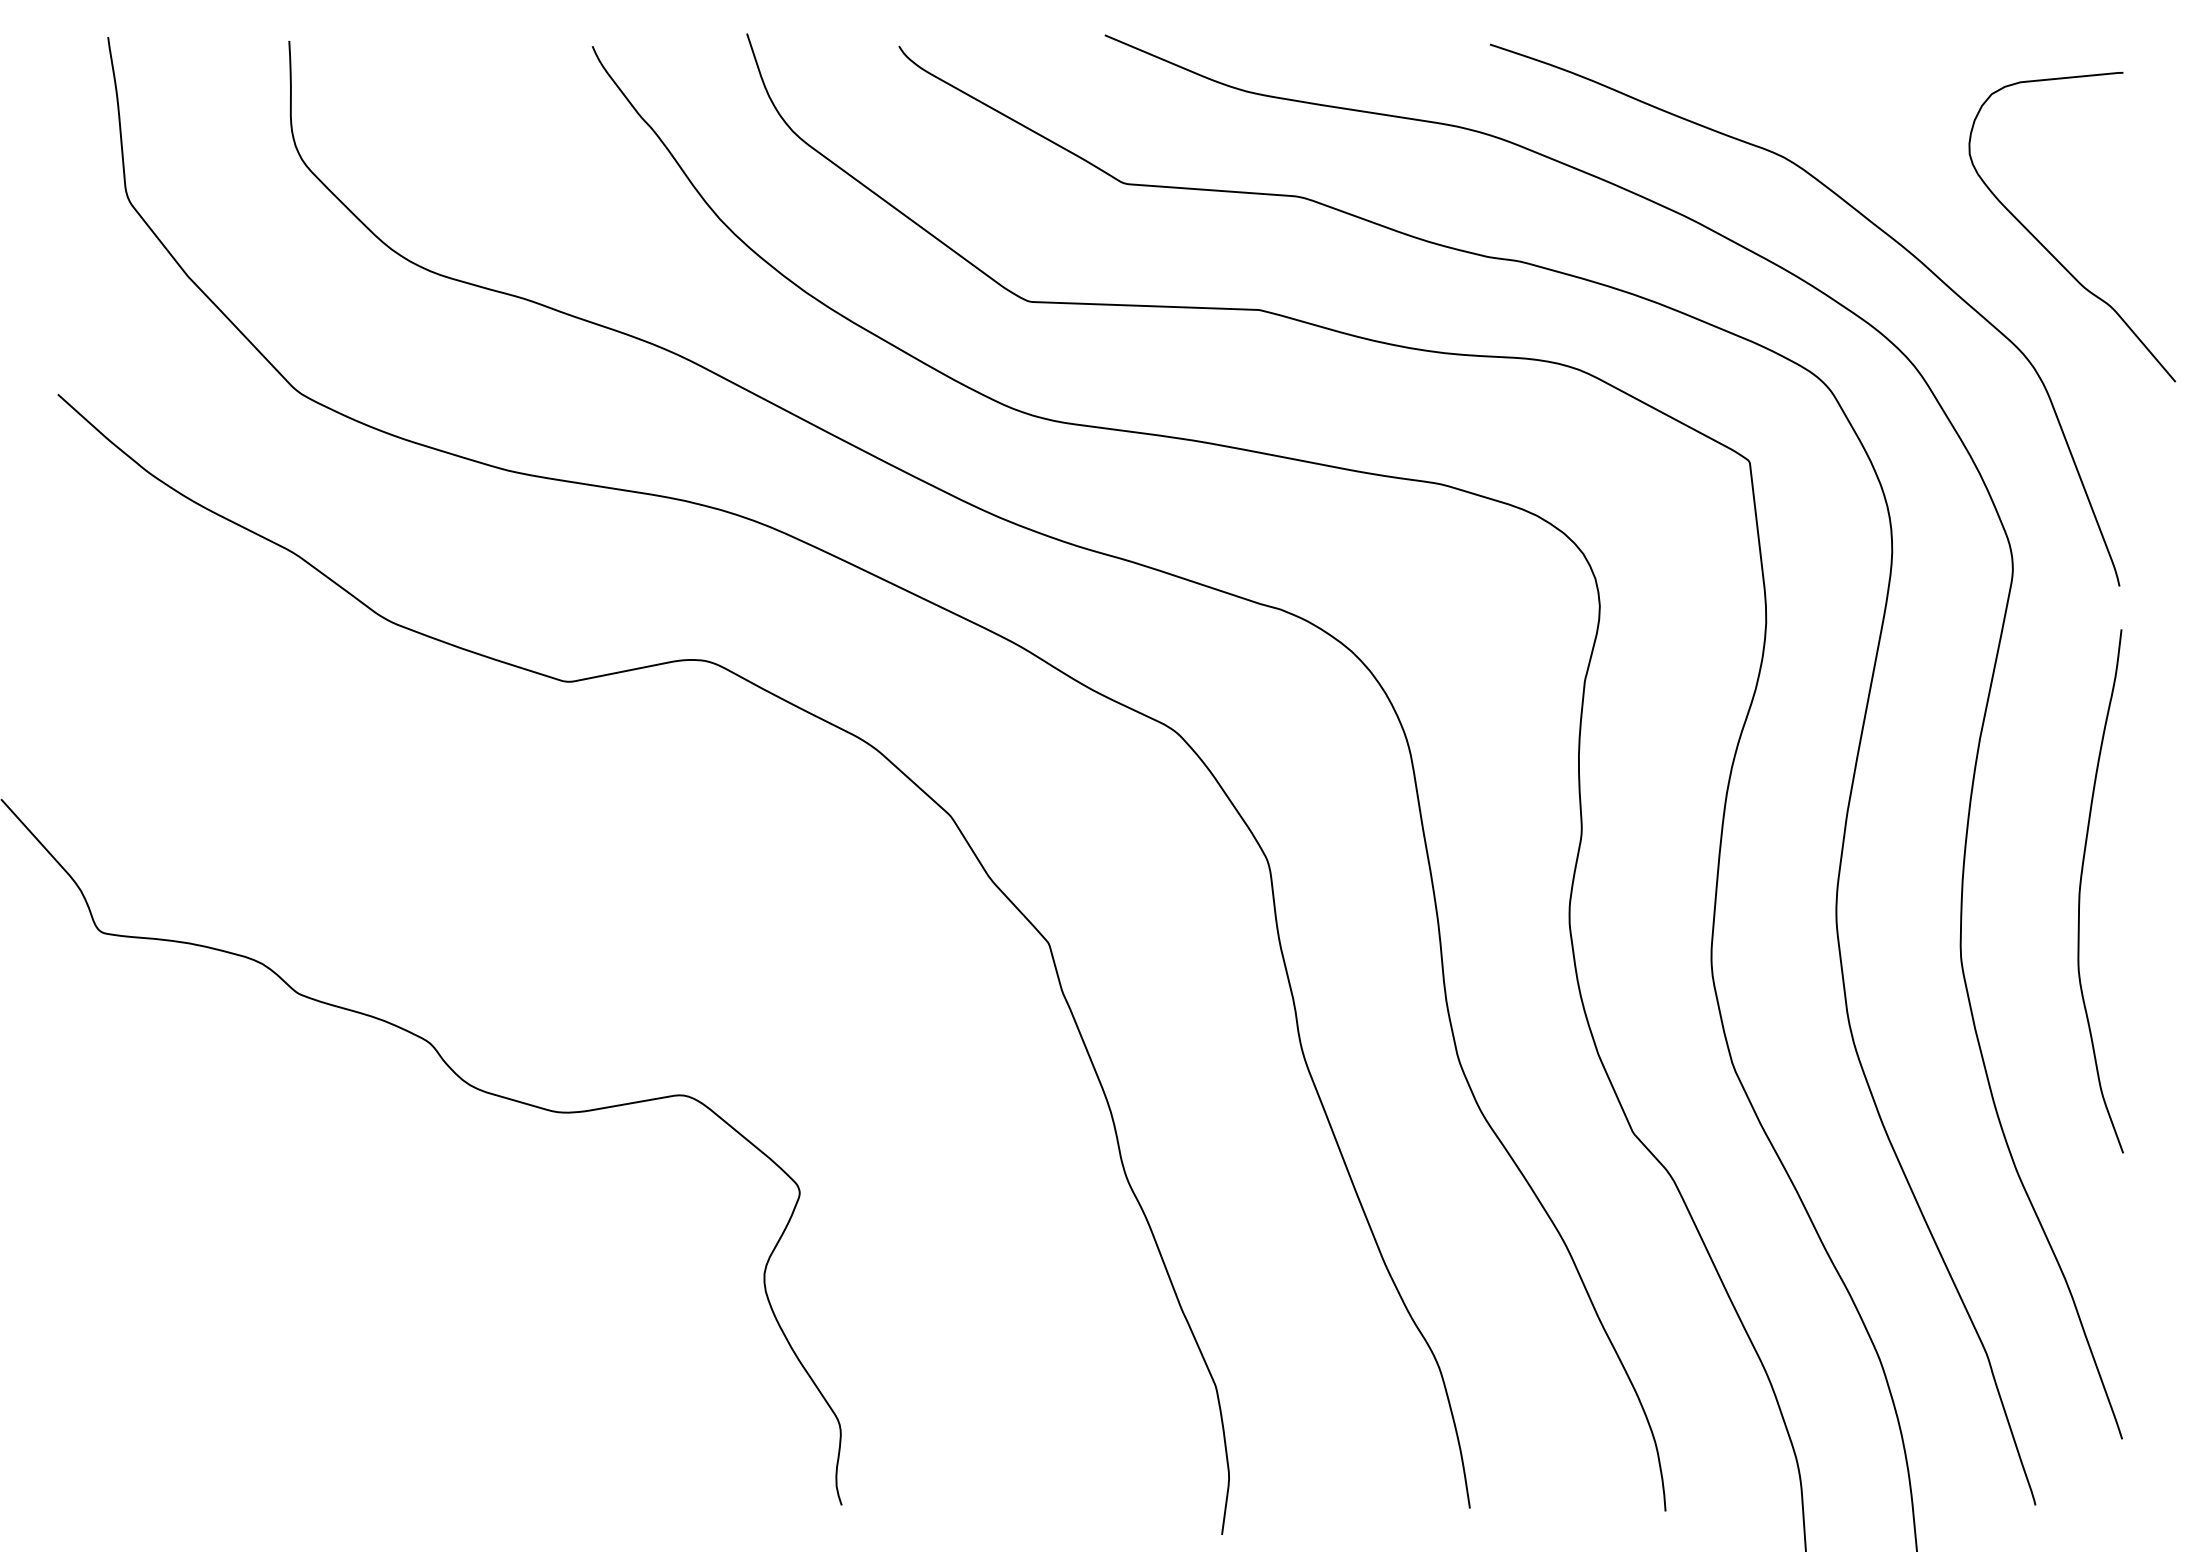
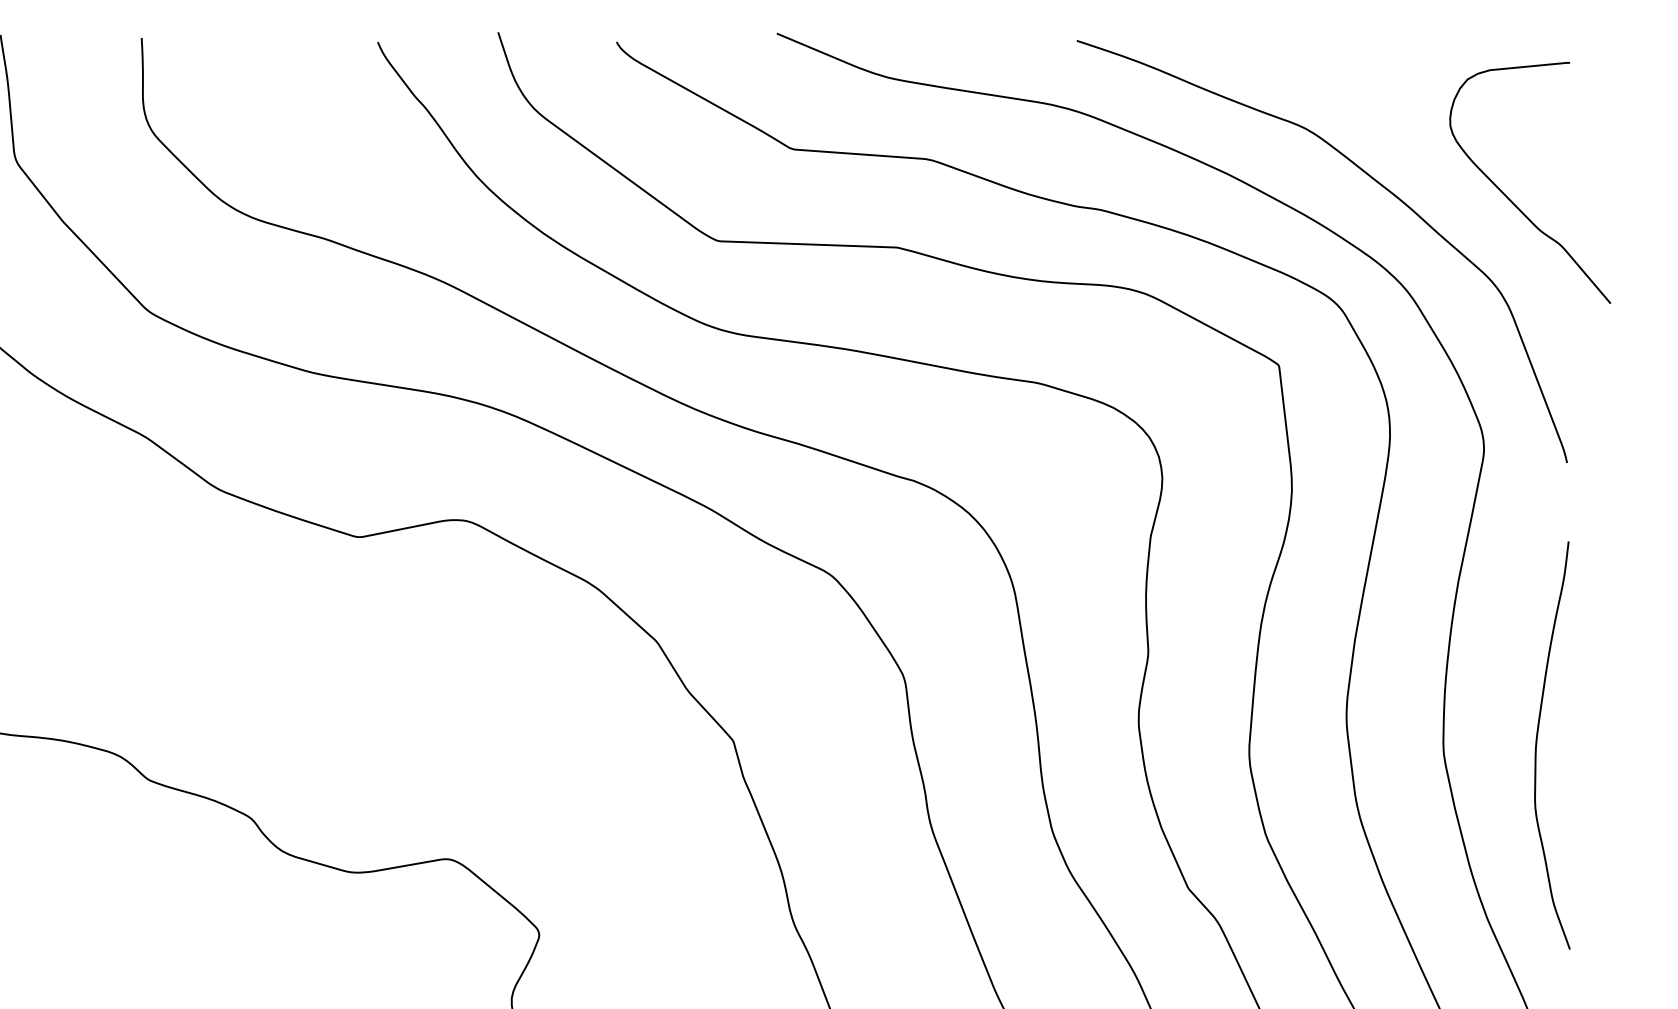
curve: (2081, 886) -> (1537, 741), moved

